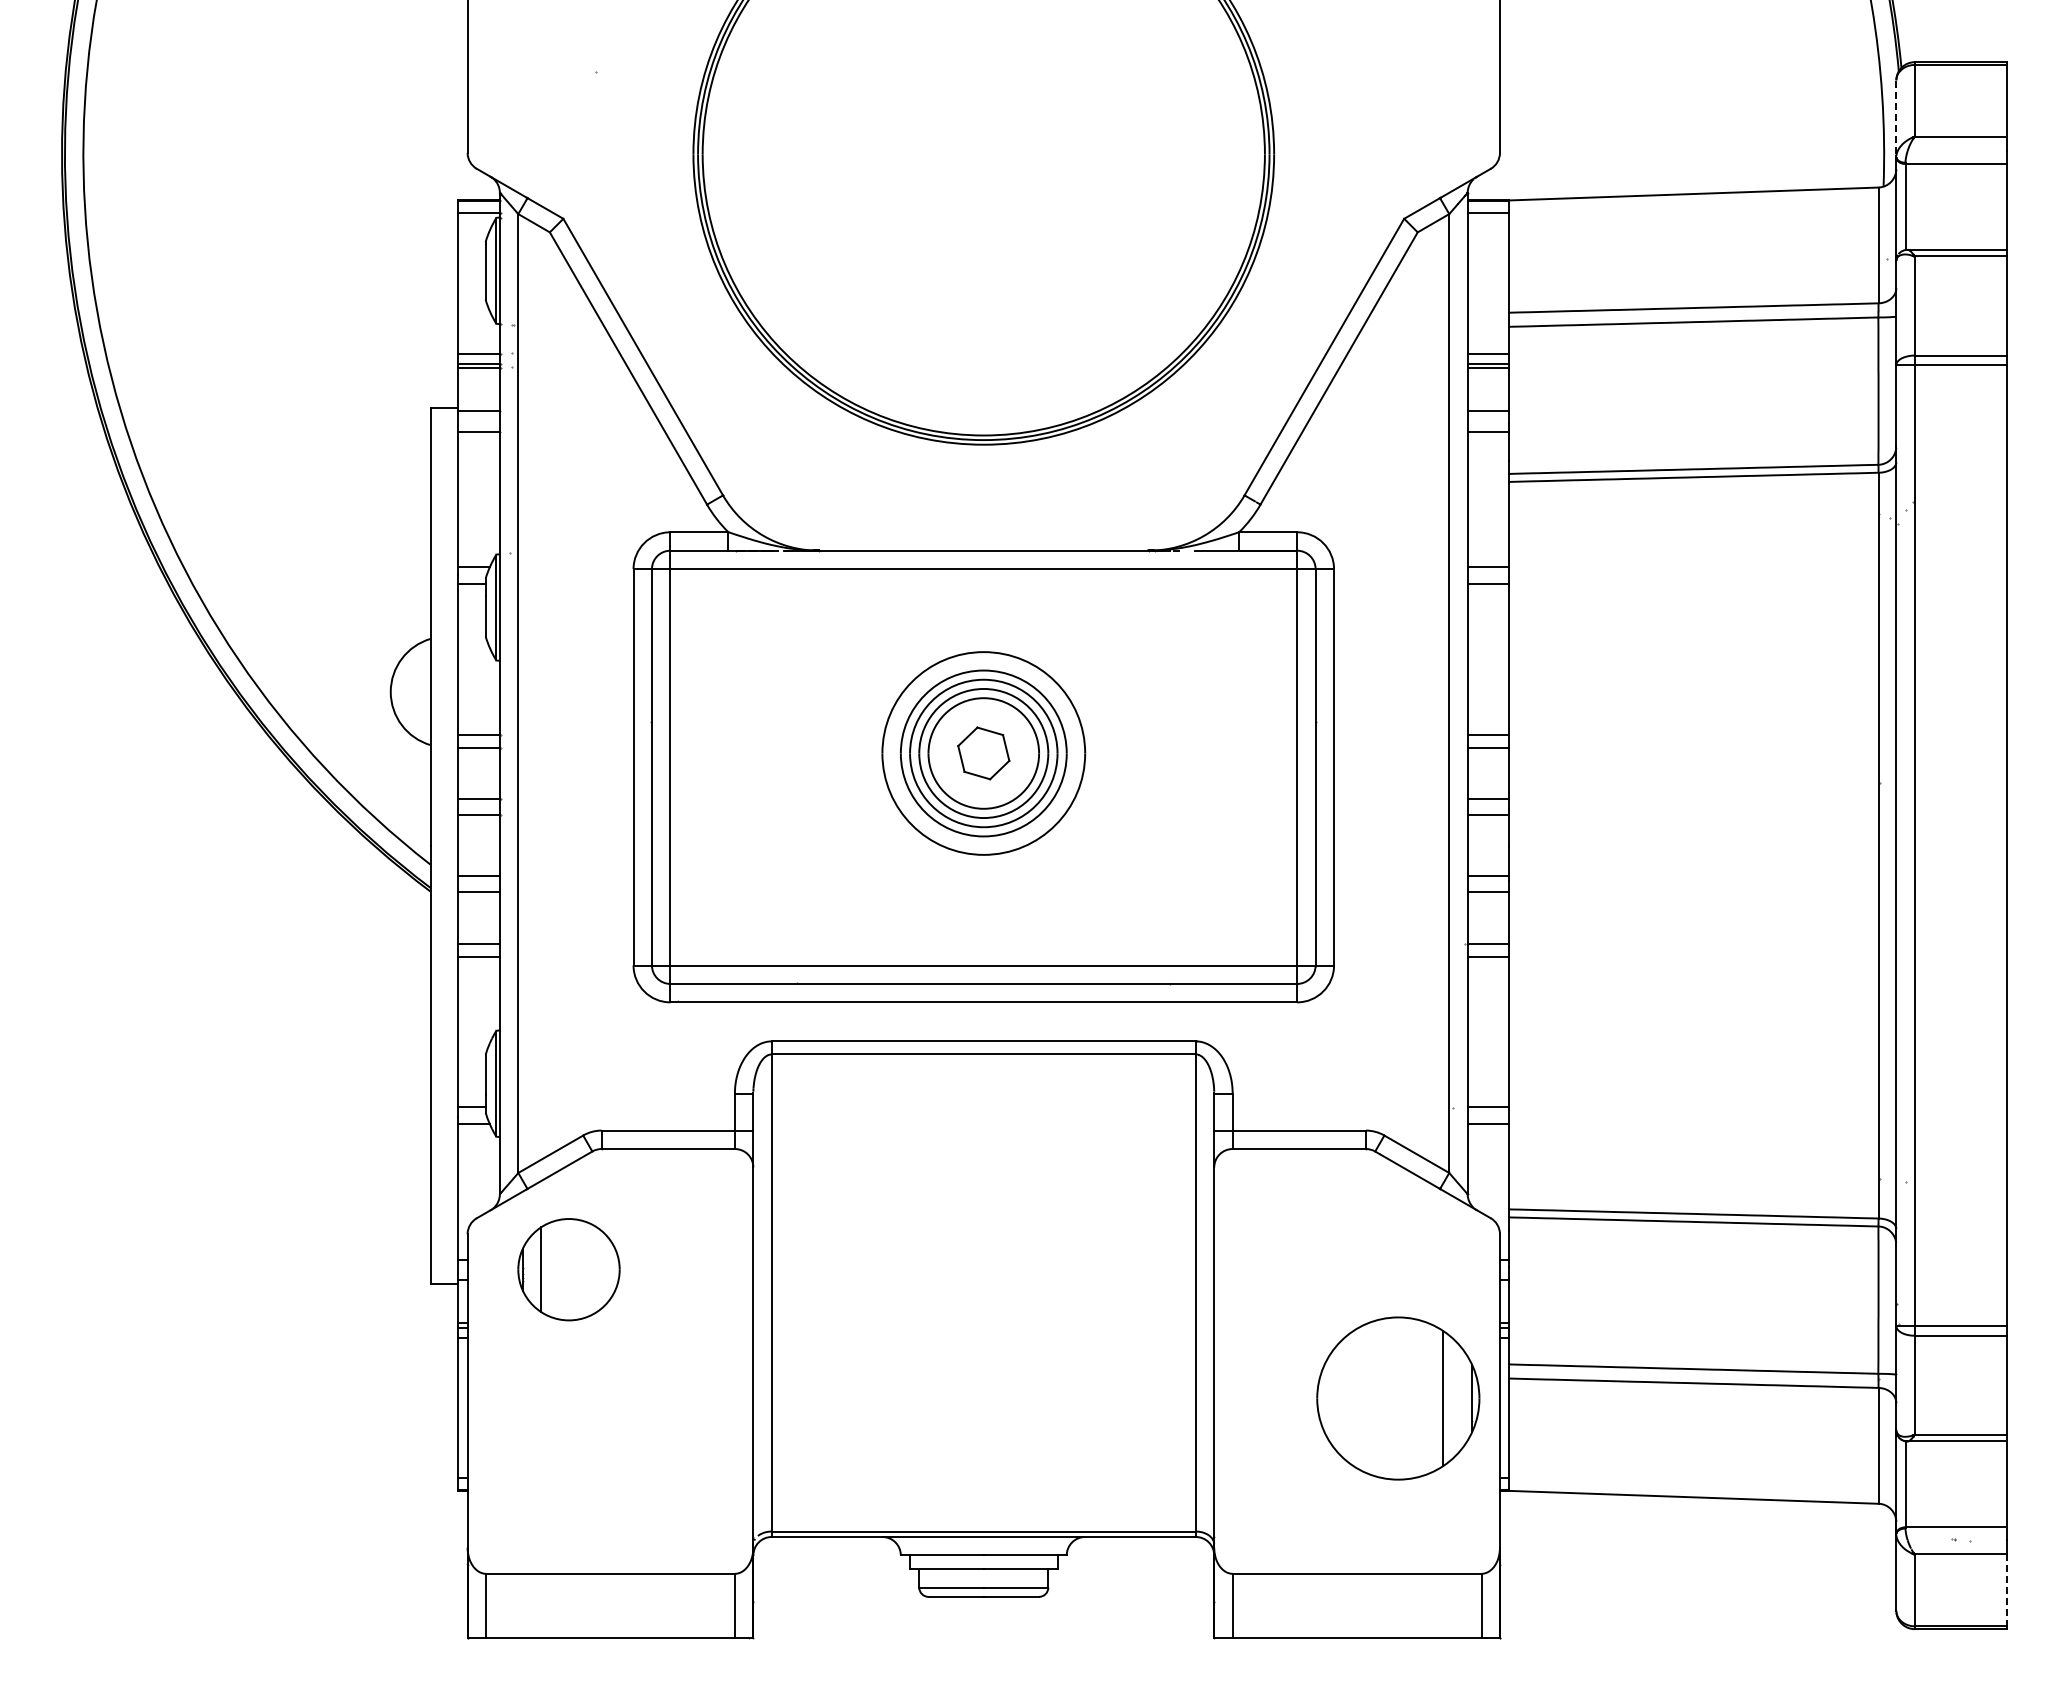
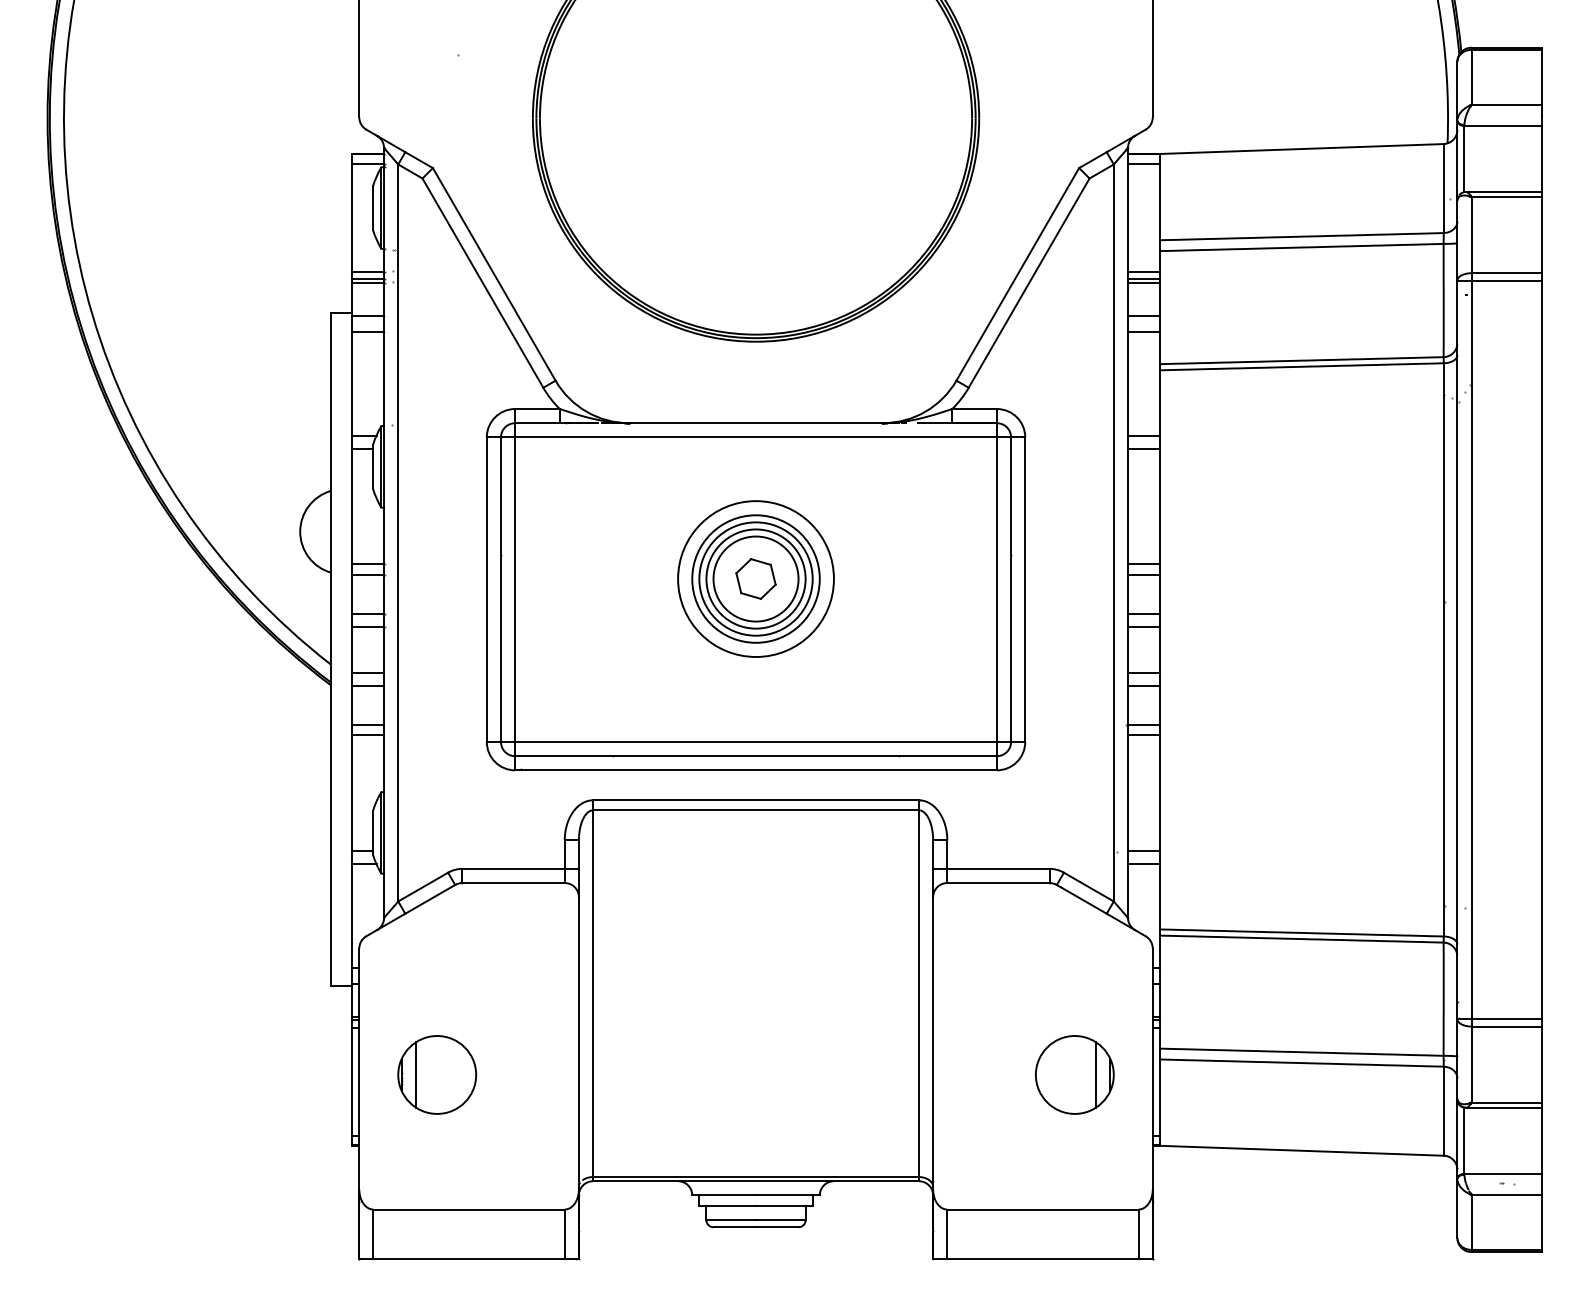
line: (1896, 119) -> (1457, 91), dashed -> solid
part: (568, 1269) -> (436, 1074), moved
part: (1398, 1398) -> (1074, 1074), size x0.62
line: (2006, 1590) -> (1542, 1222), dashed -> solid

